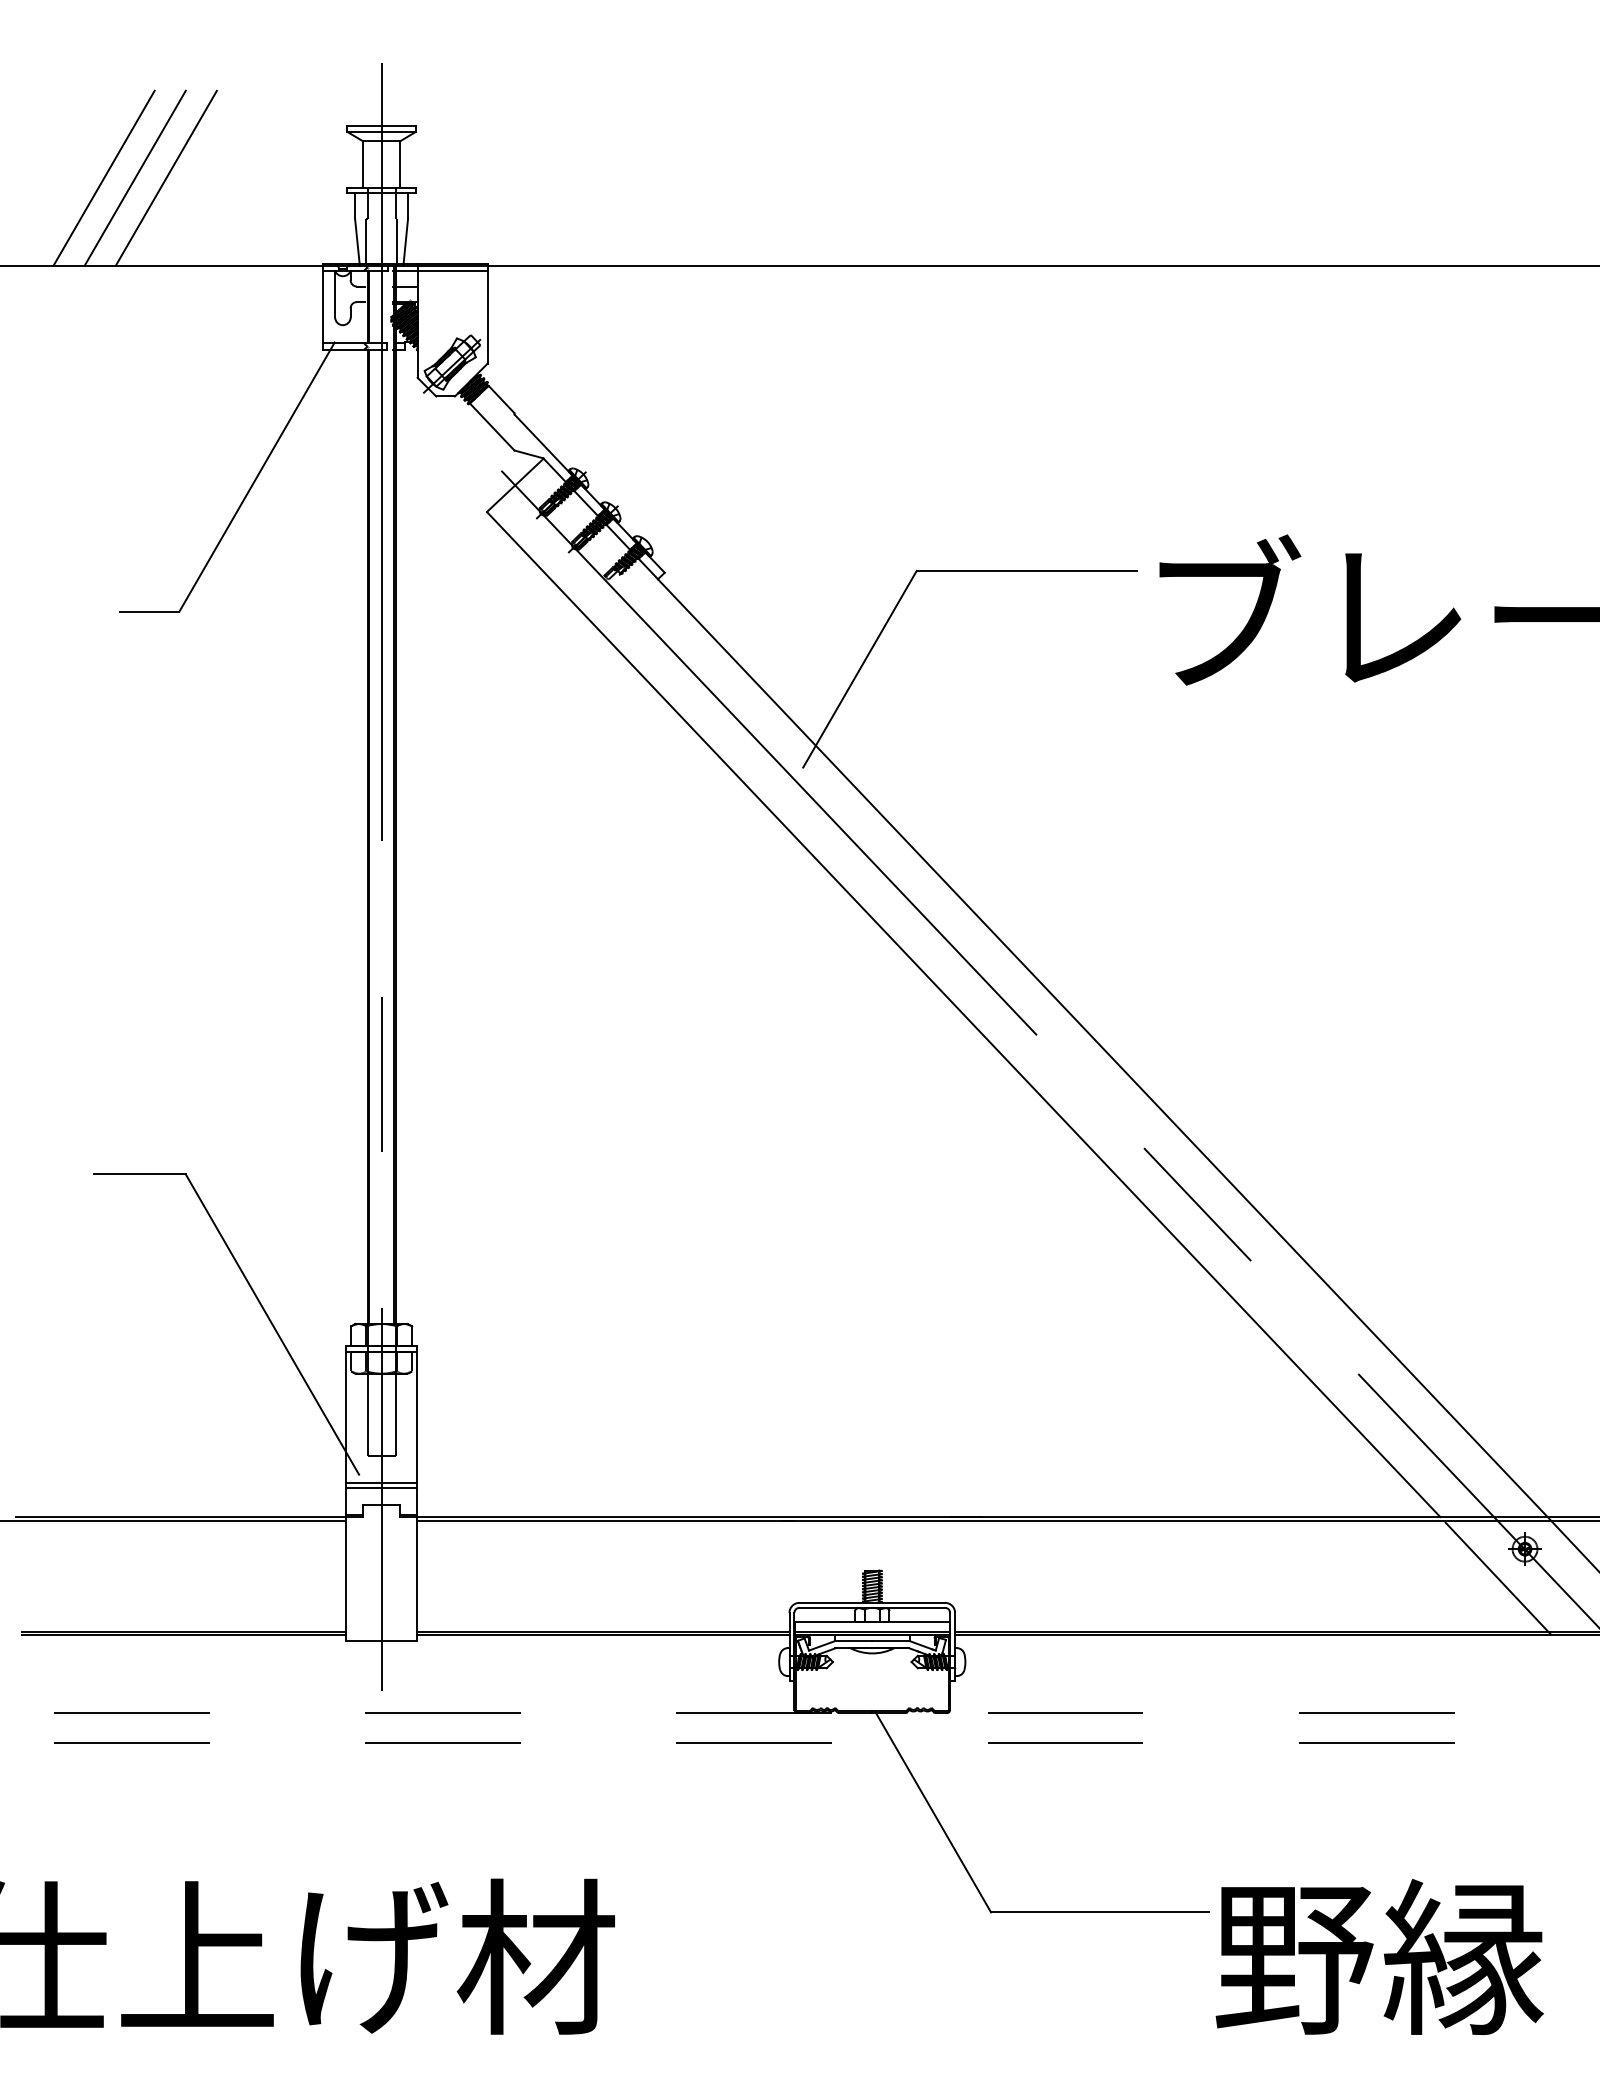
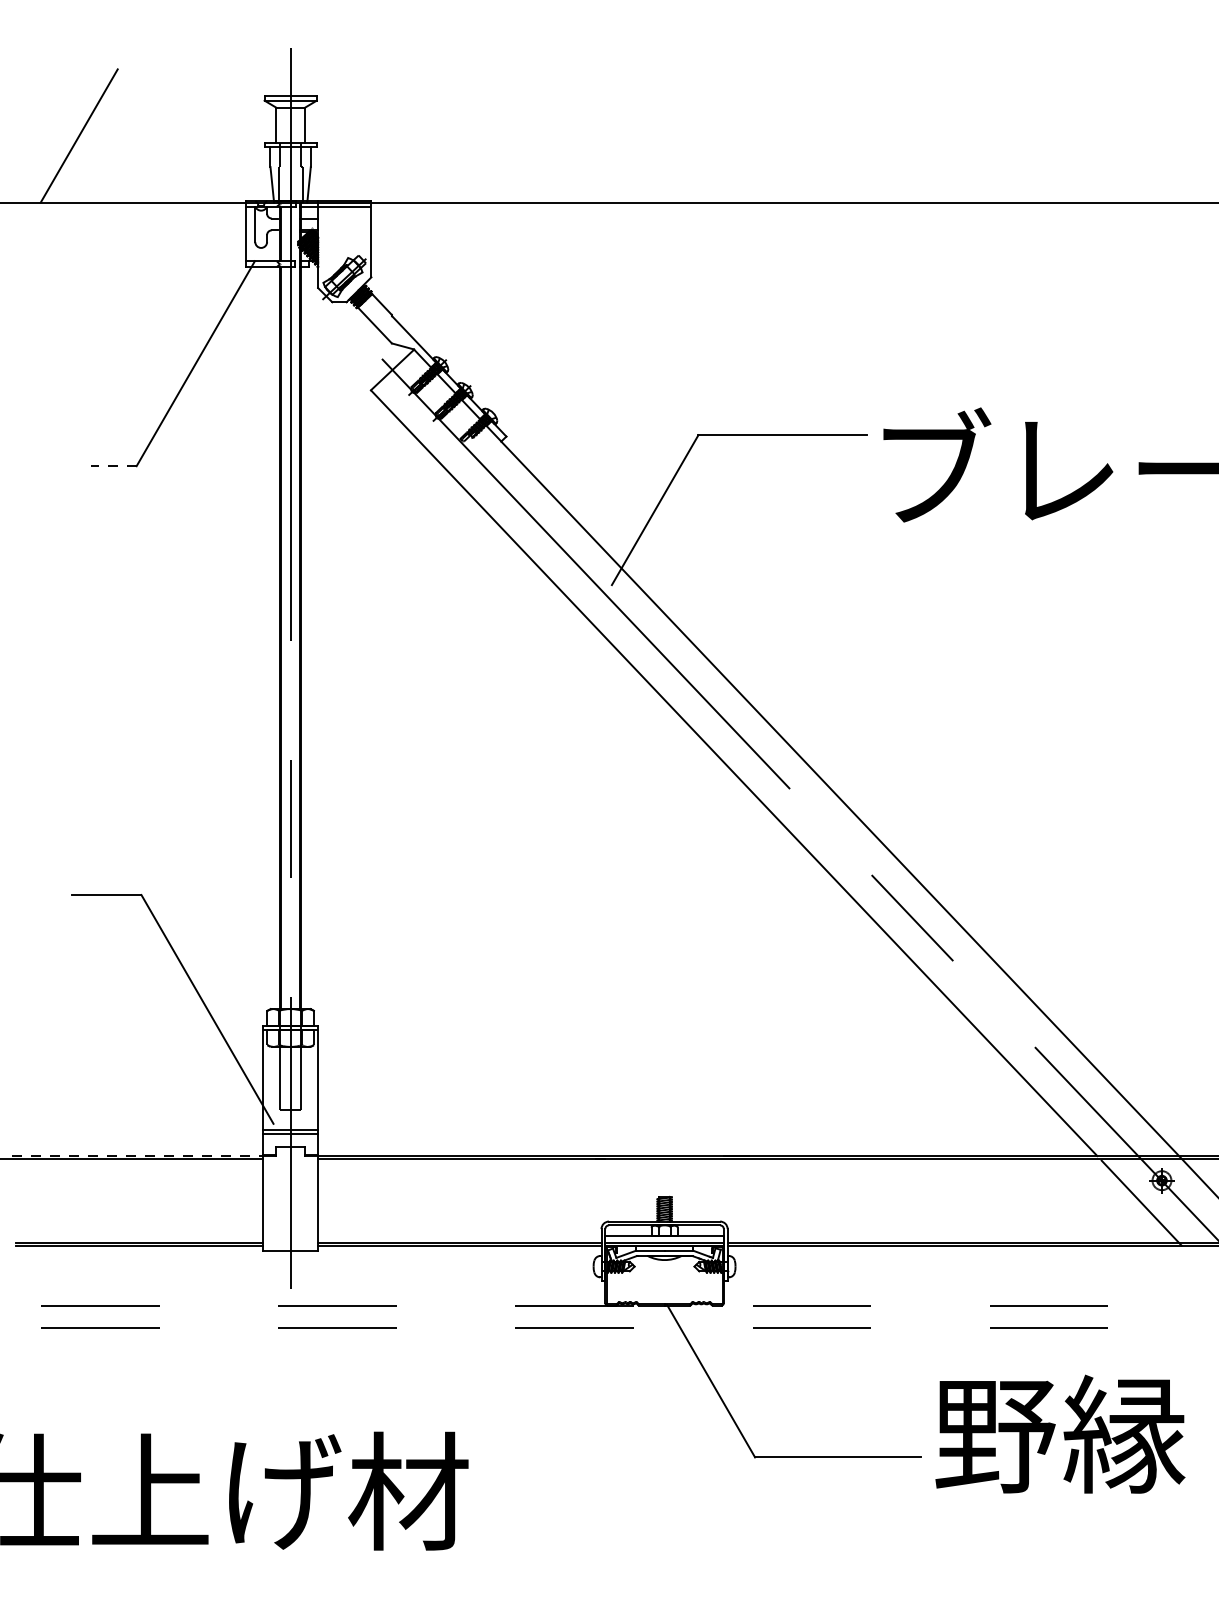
line: (134, 177) -> (102, 135), removed
line: (165, 177) -> (126, 135), removed
line: (149, 611) -> (113, 466), solid -> dashed
line: (181, 1516) -> (138, 1155), solid -> dashed
text: (1379, 1956) -> (1060, 1433), moved

